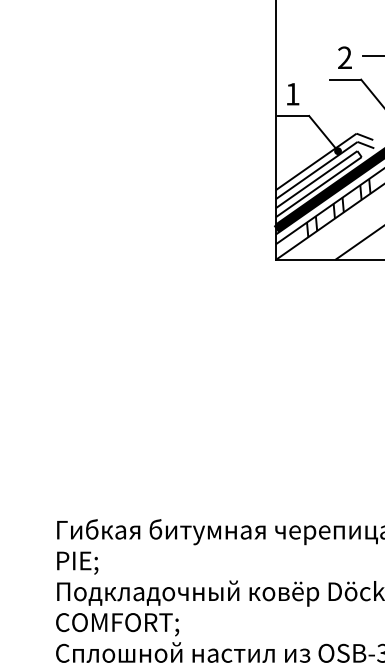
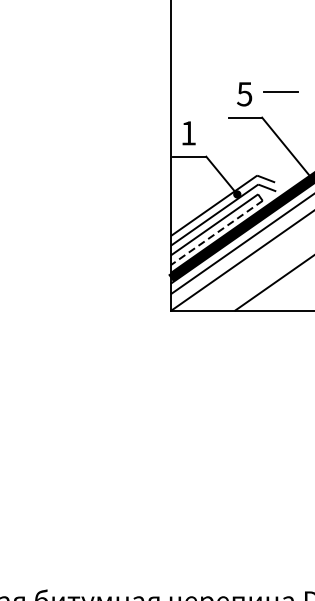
text: (344, 57) -> (244, 93), 2 -> 5
line: (318, 187) -> (216, 233), solid -> dashed
hatch: (338, 208) -> (237, 255), removed

